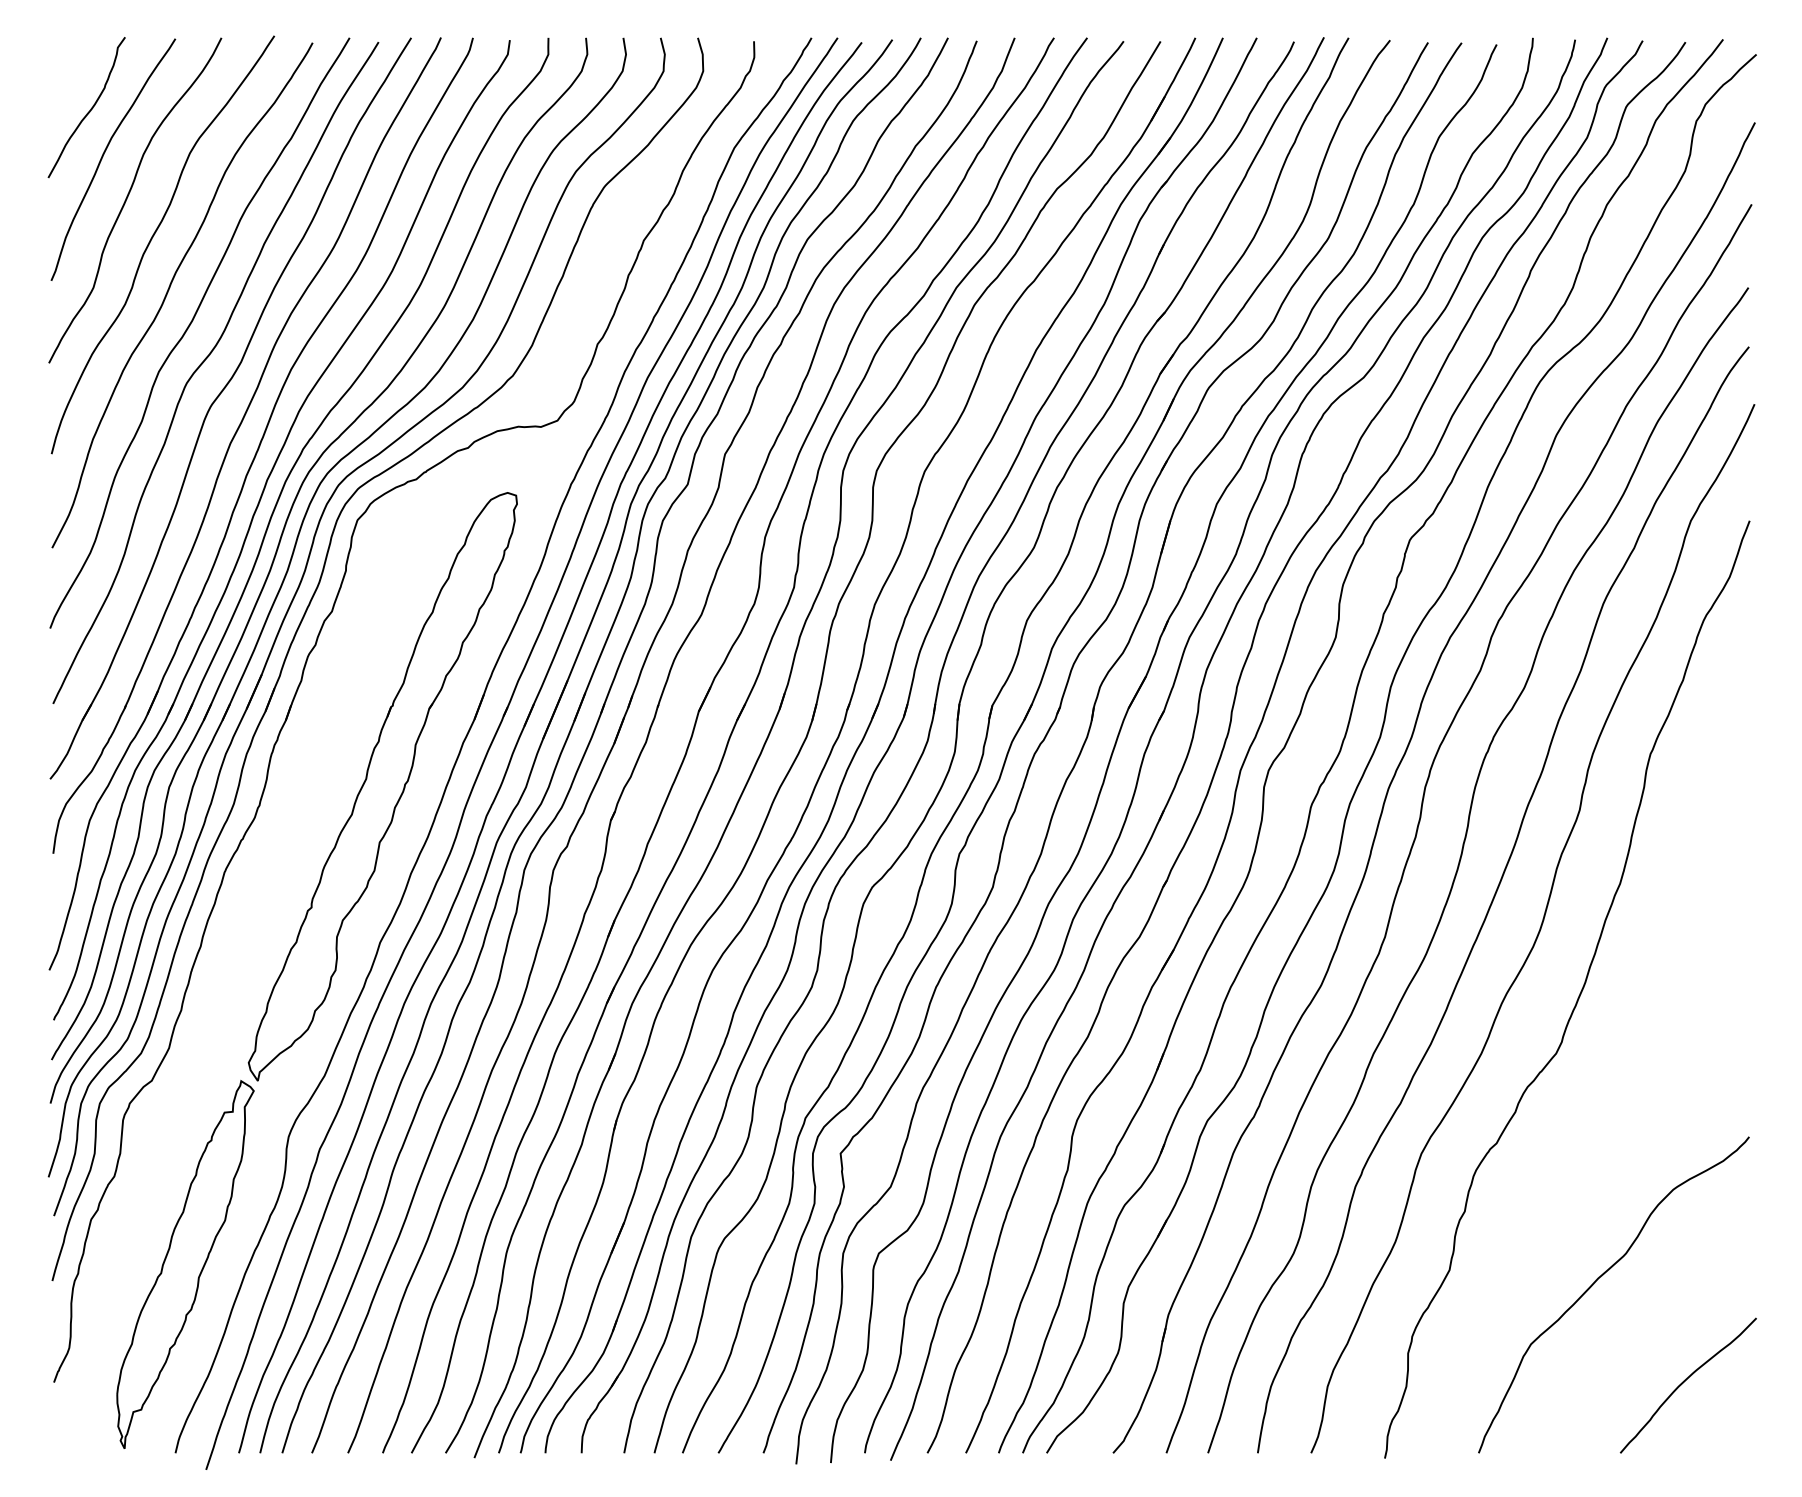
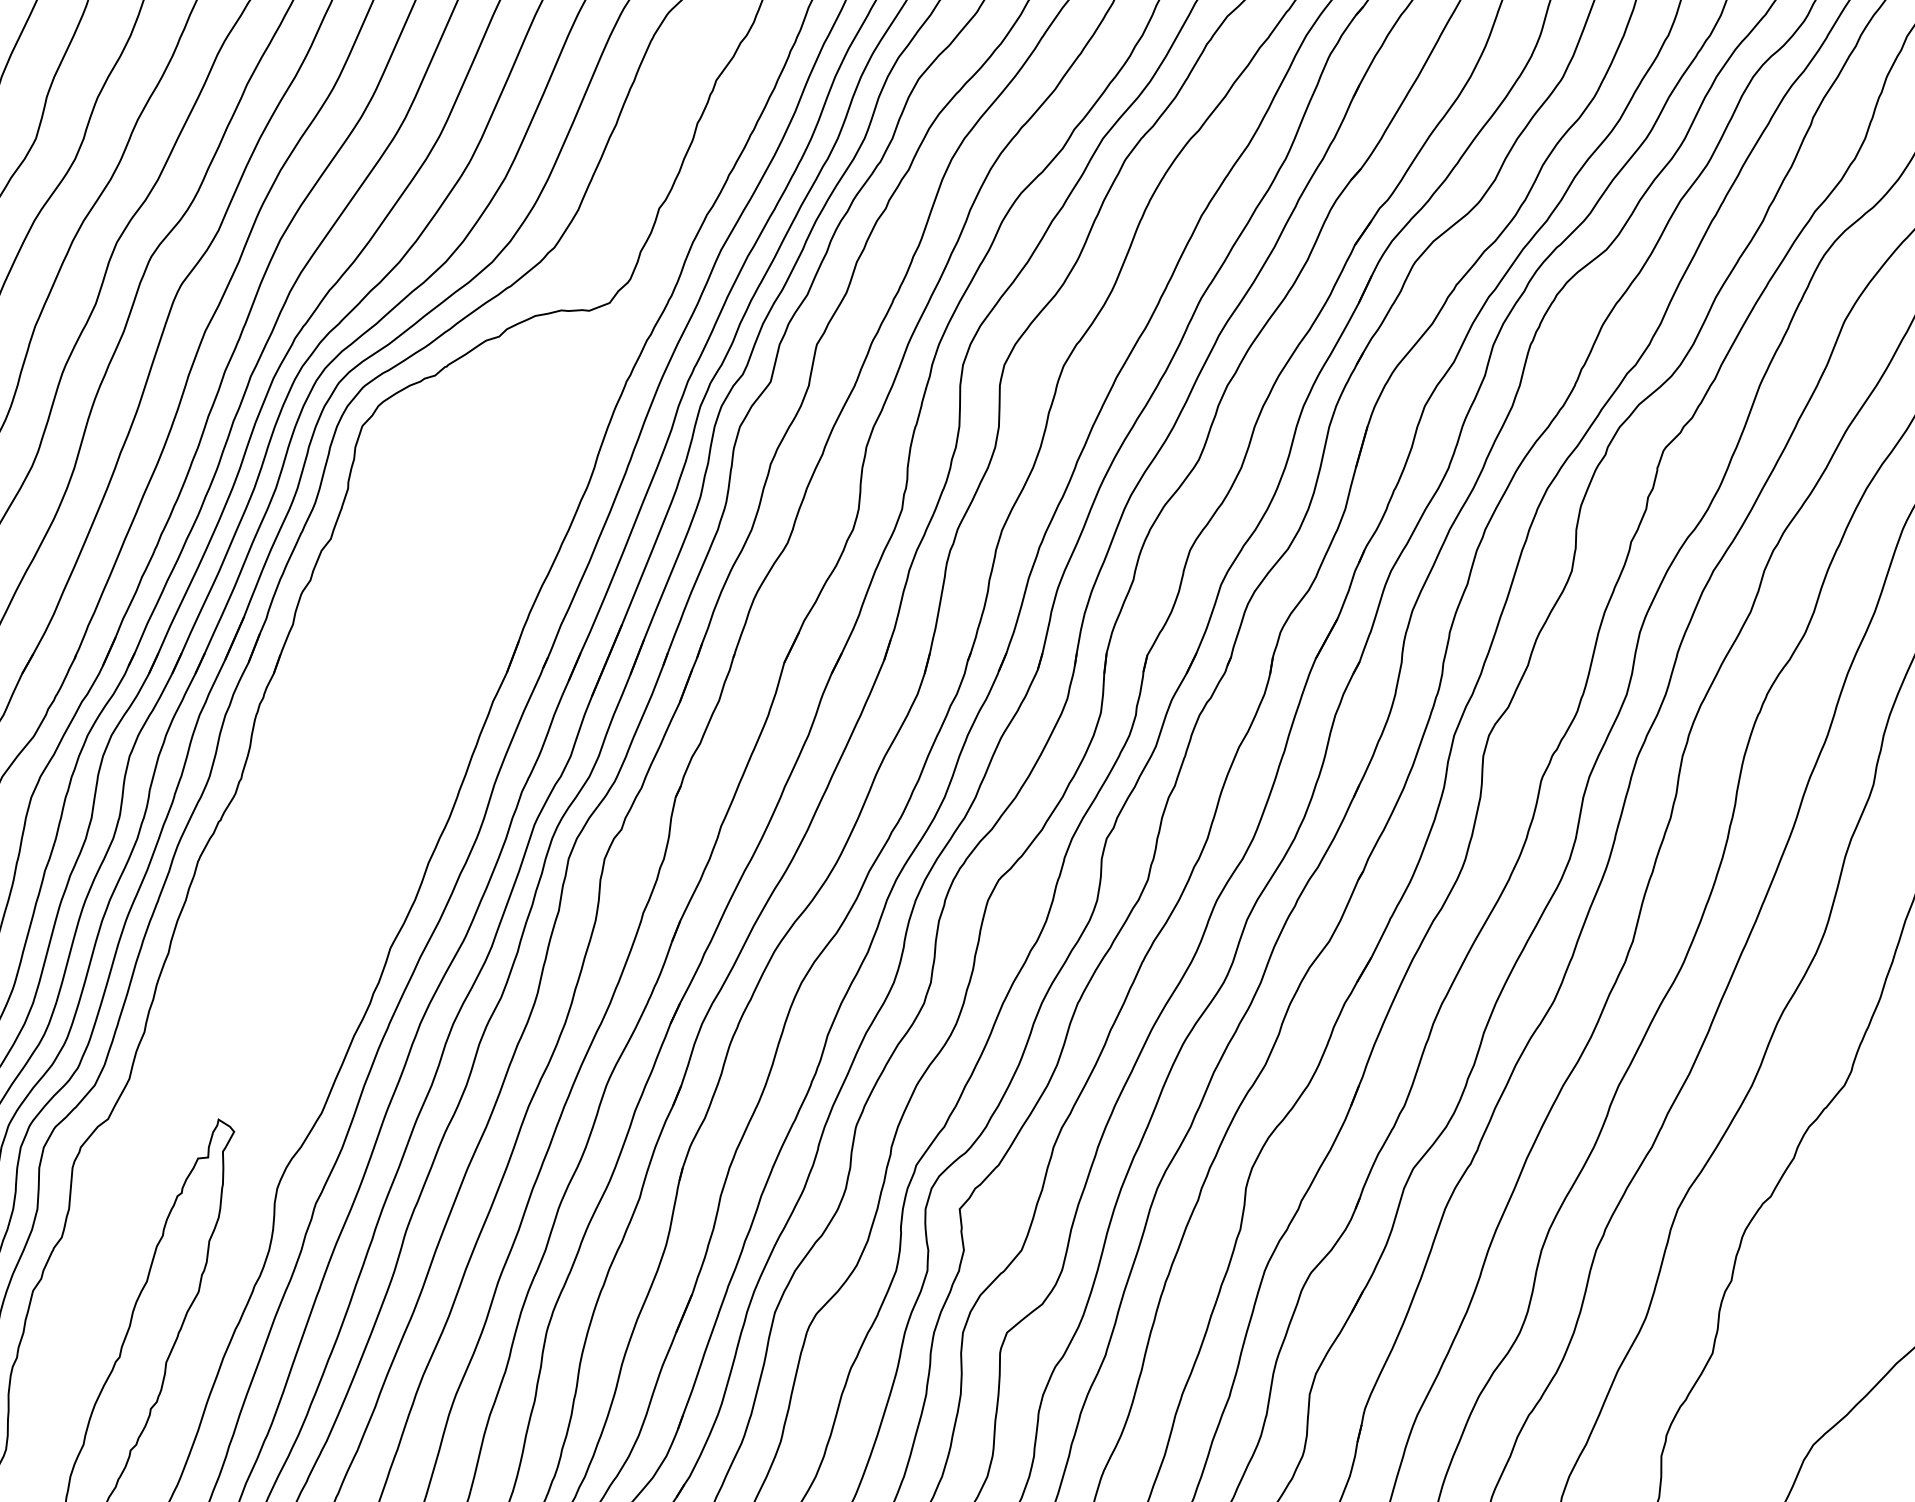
part: (382, 786) -> (393, 755), removed

